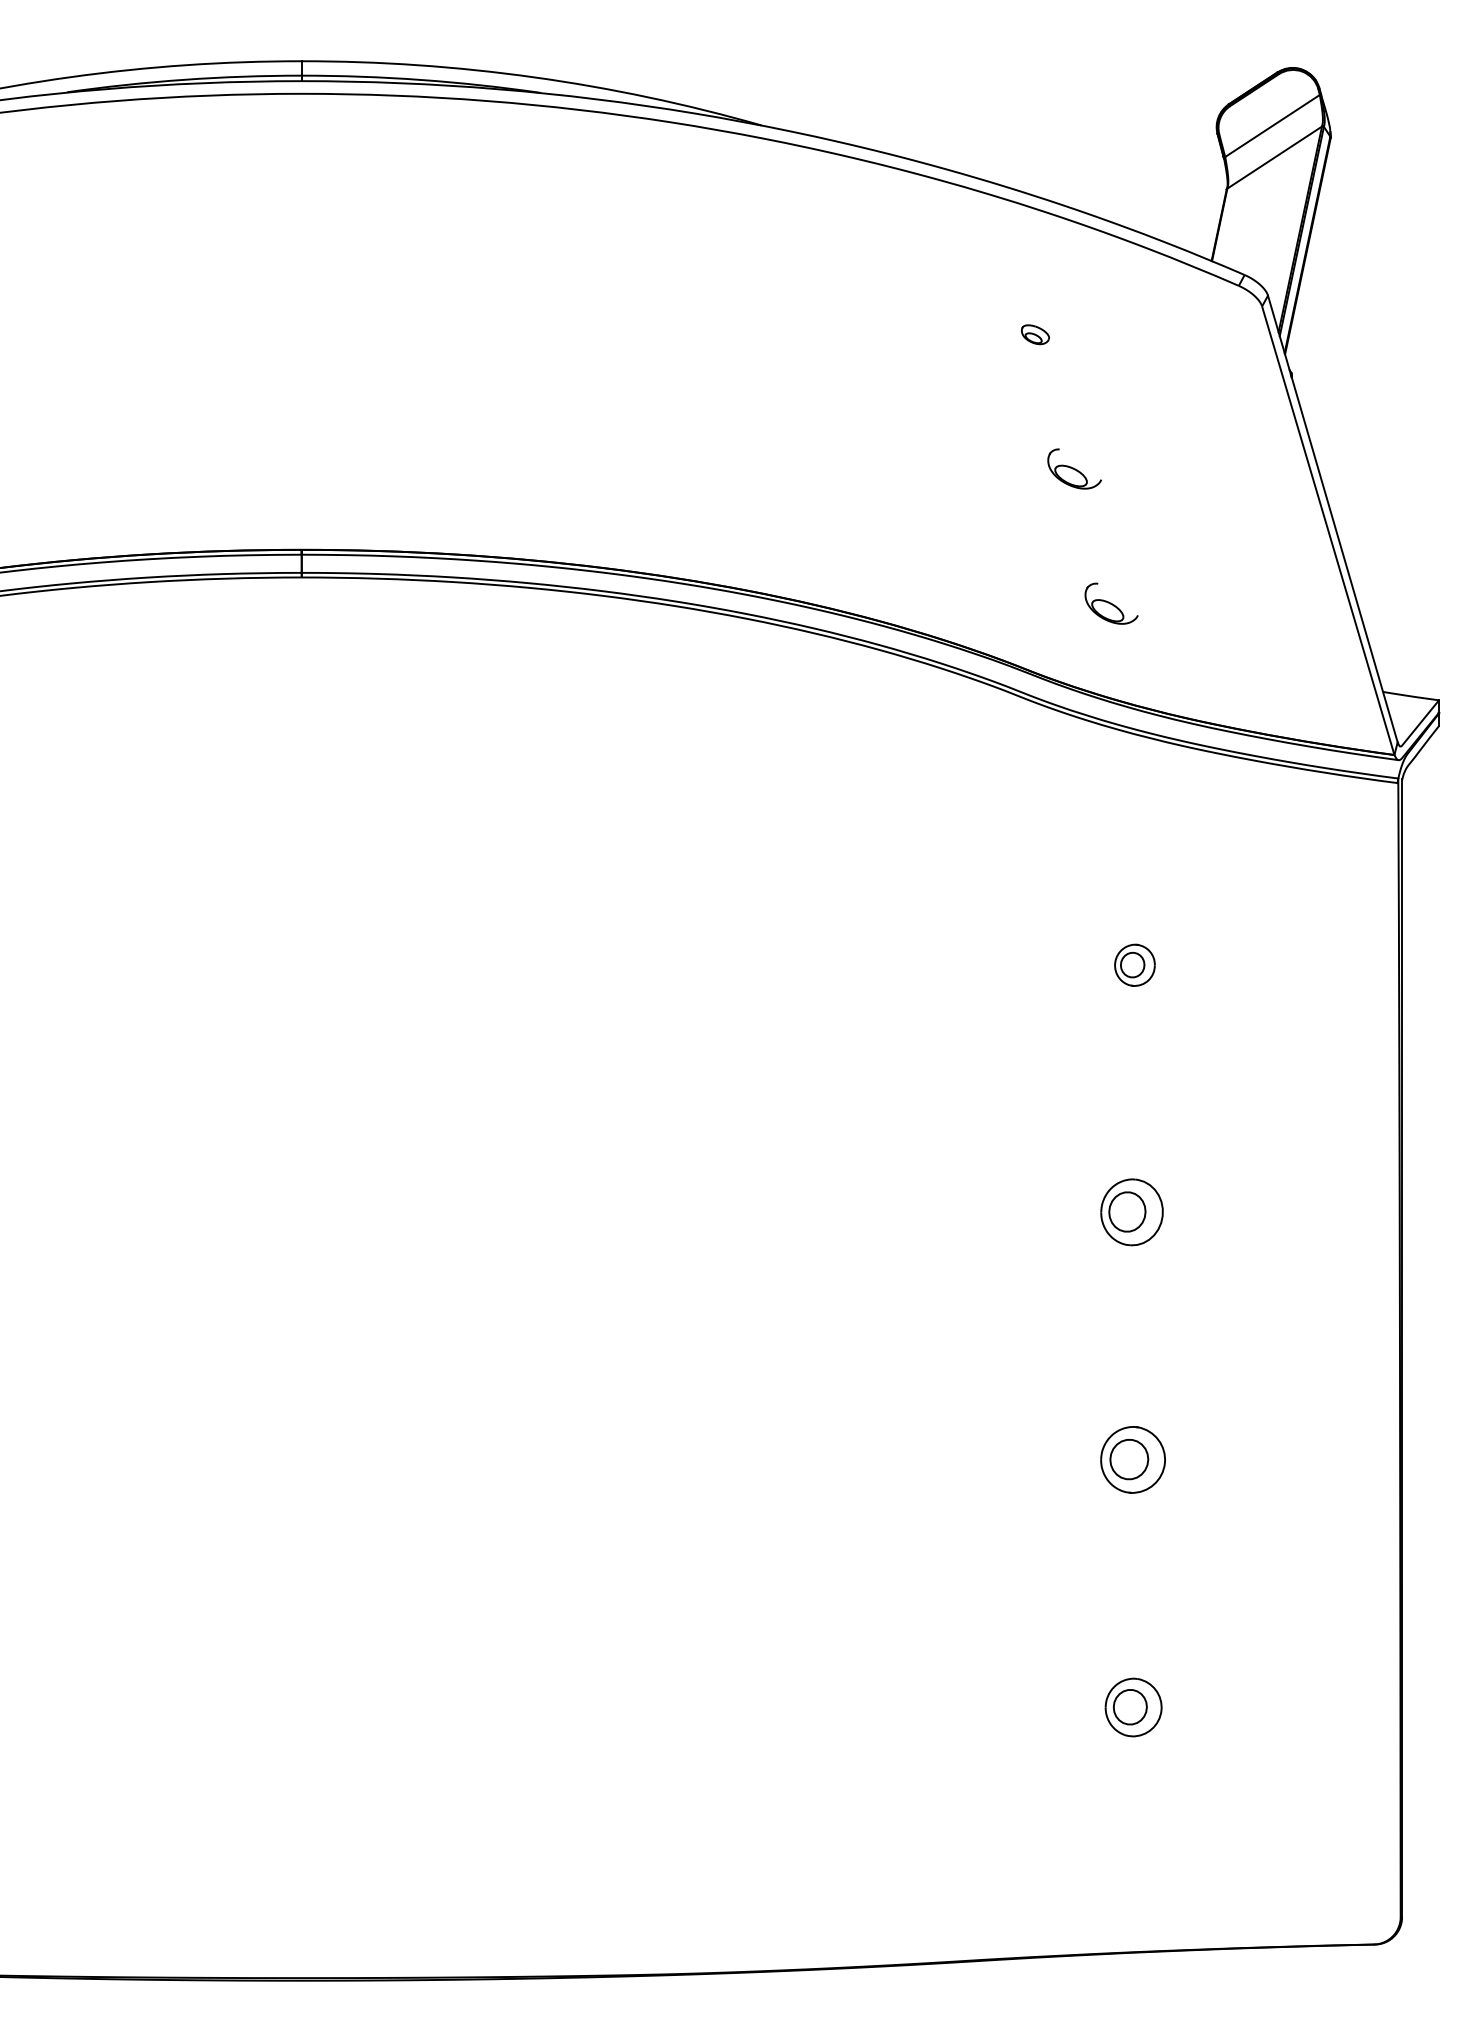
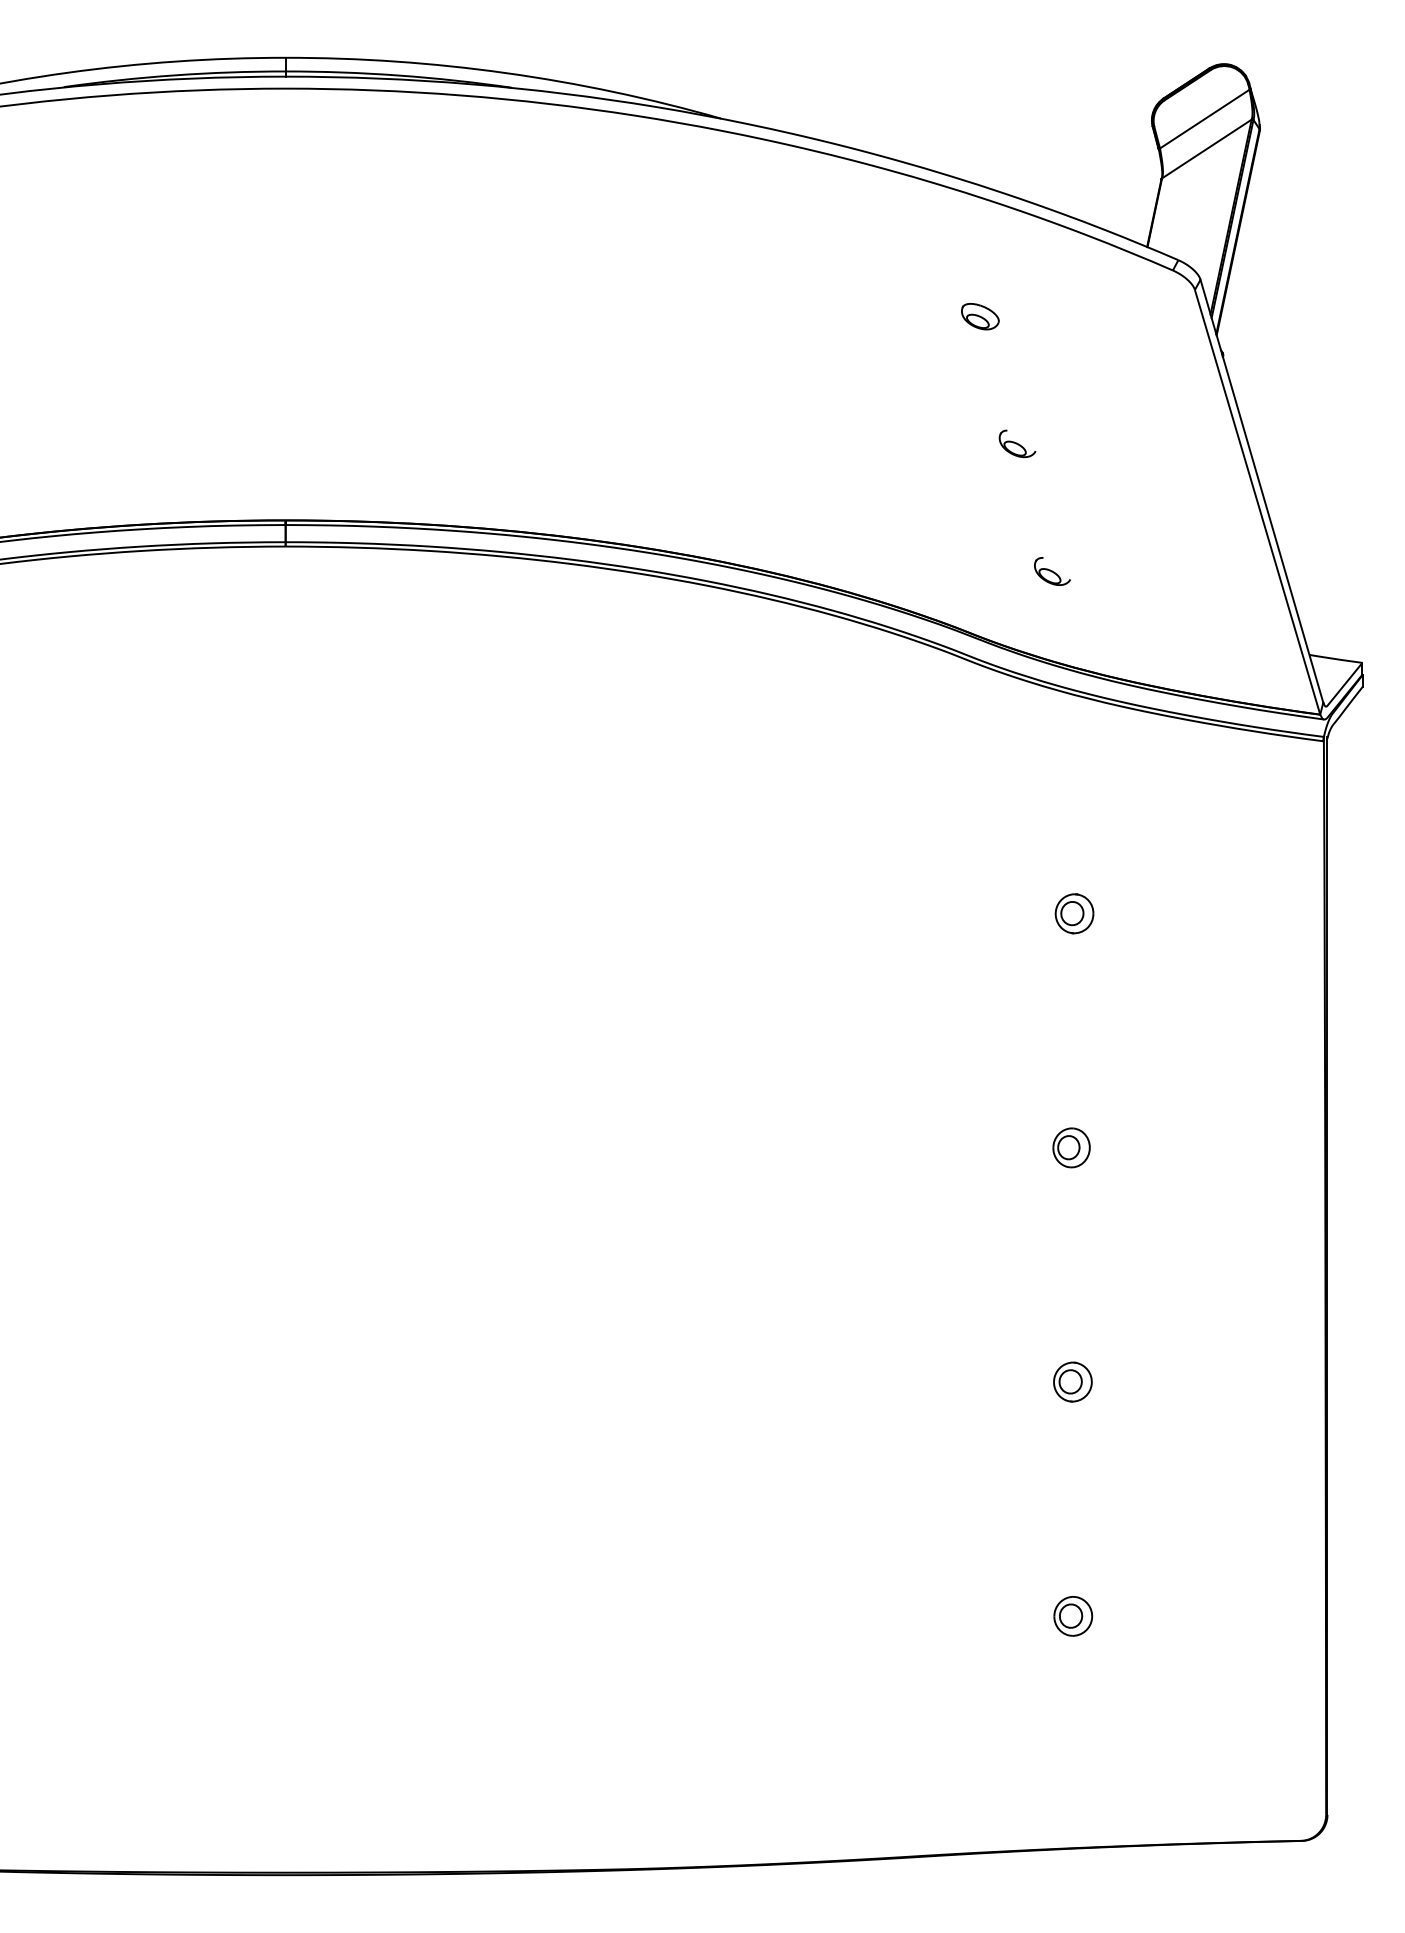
part: (1035, 334) -> (980, 316), size x1.43
part: (1074, 468) -> (1017, 443), size x0.71
part: (1111, 603) -> (1052, 571), size x0.71
part: (1131, 1212) -> (1071, 1147), size x0.62
part: (1133, 1459) -> (1073, 1381), size x0.62
part: (1133, 1706) -> (1073, 1615), size x0.71

